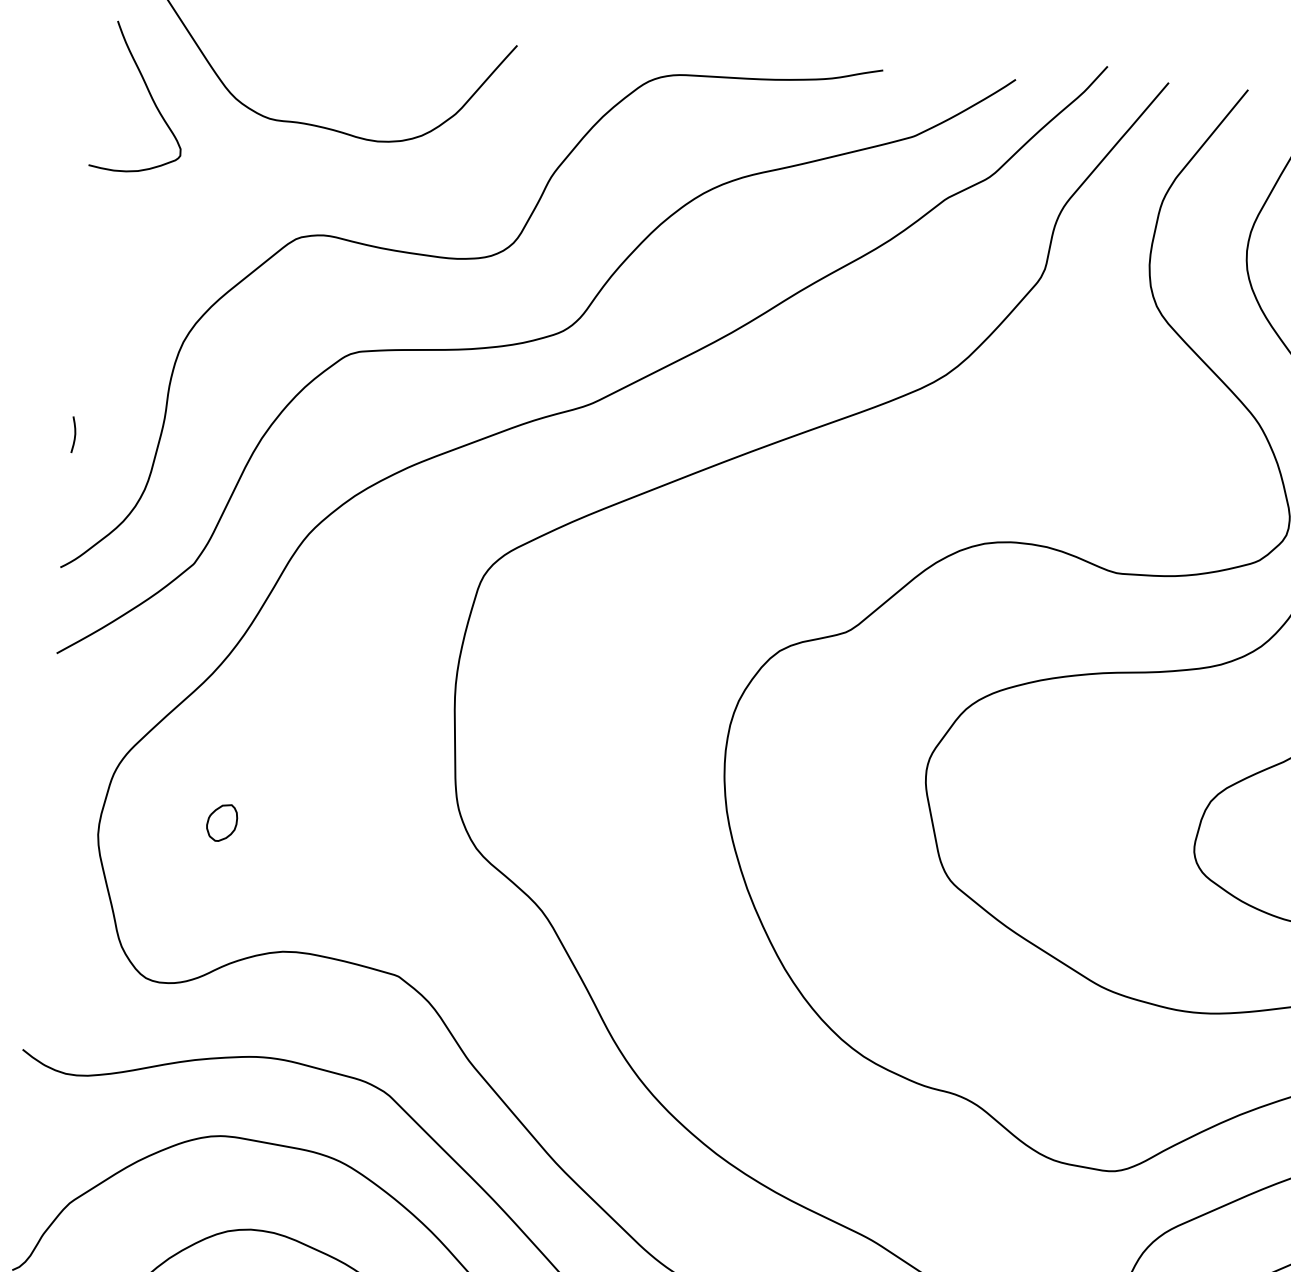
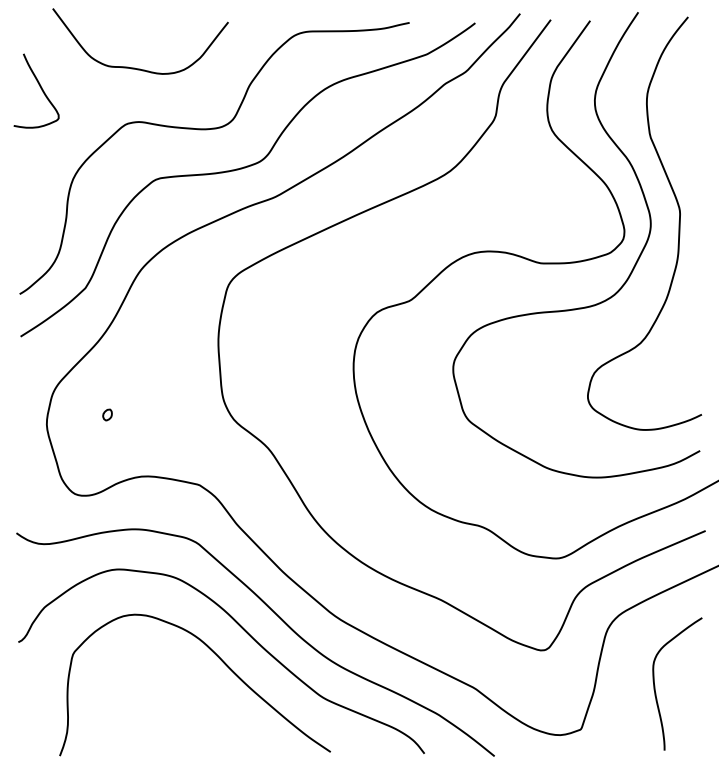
curve: (147, 93) -> (40, 88), moved
line: (72, 435) -> (21, 228), removed
part: (221, 821) -> (107, 414), size x0.6

